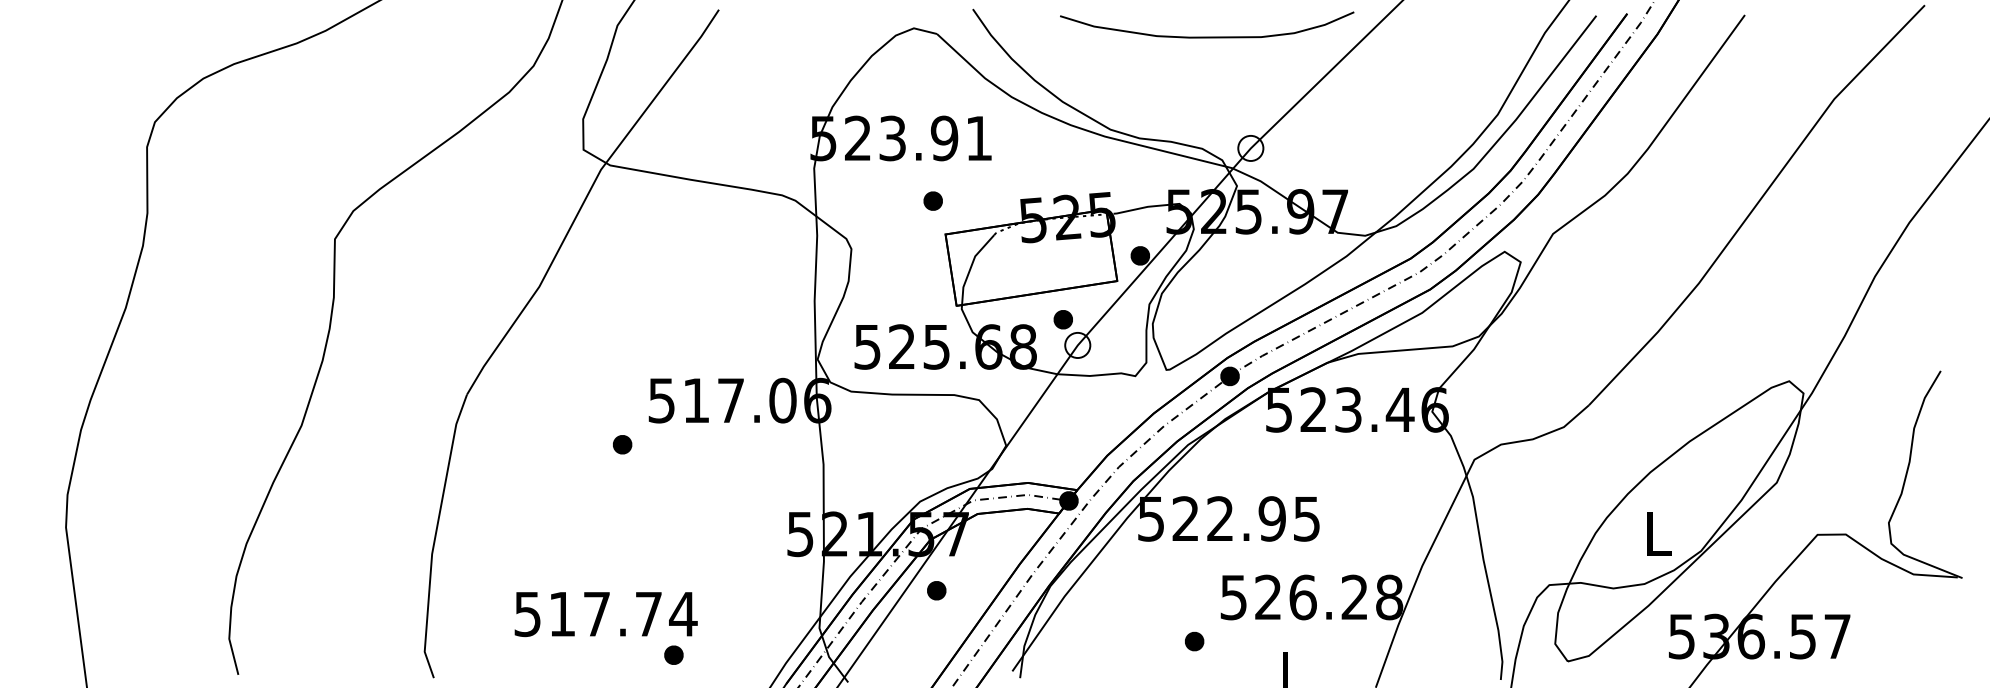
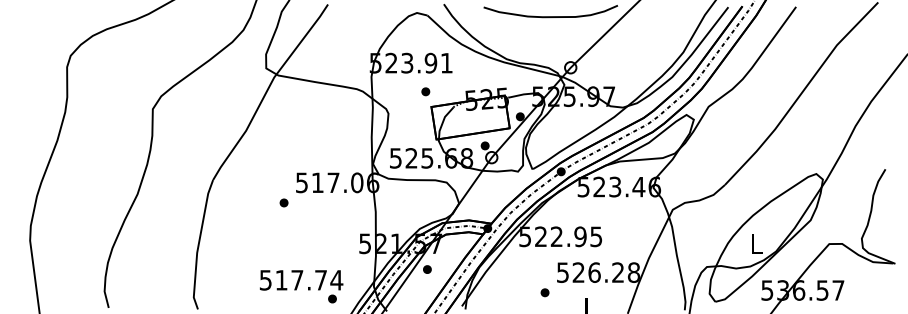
text: (605, 627) -> (301, 286), moved

